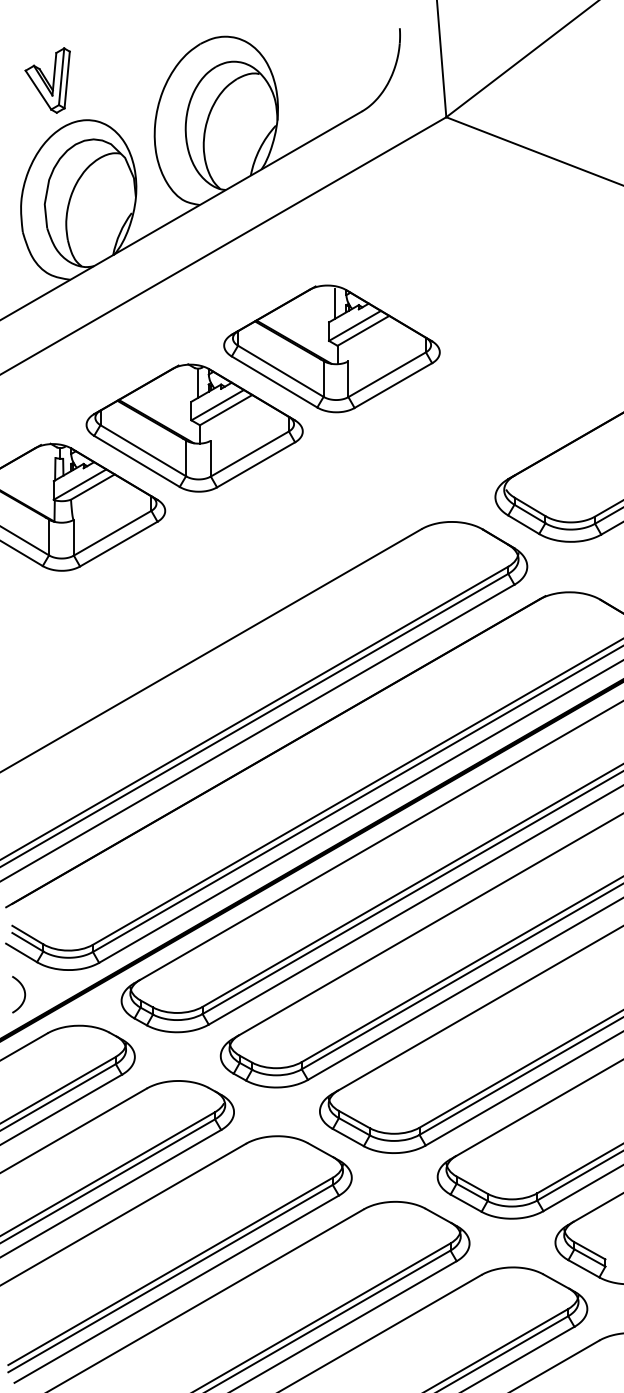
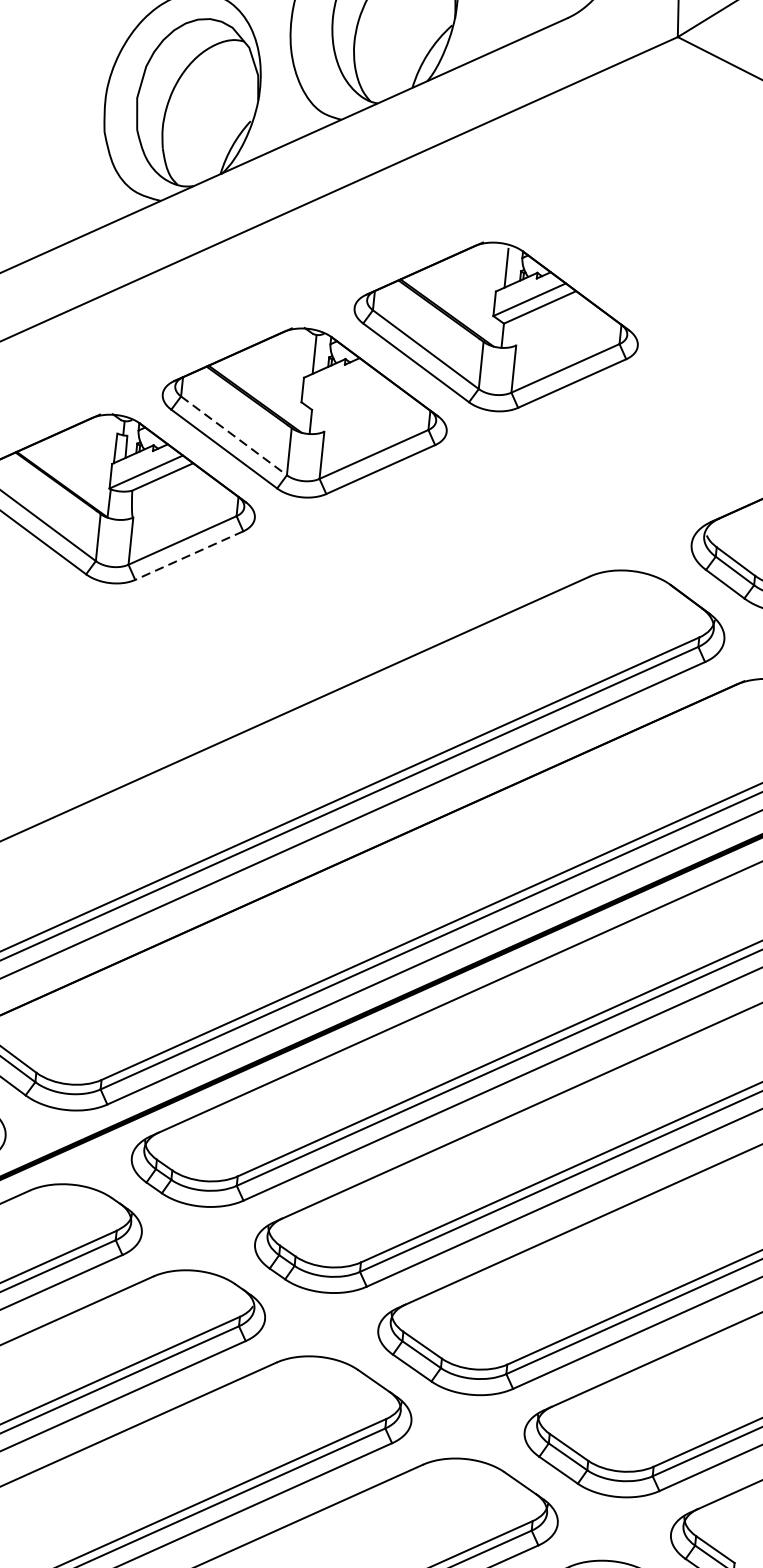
line: (217, 405) -> (337, 386), removed
line: (225, 410) -> (347, 393), removed
line: (143, 450) -> (234, 435), solid -> dashed
line: (118, 544) -> (188, 556), solid -> dashed

